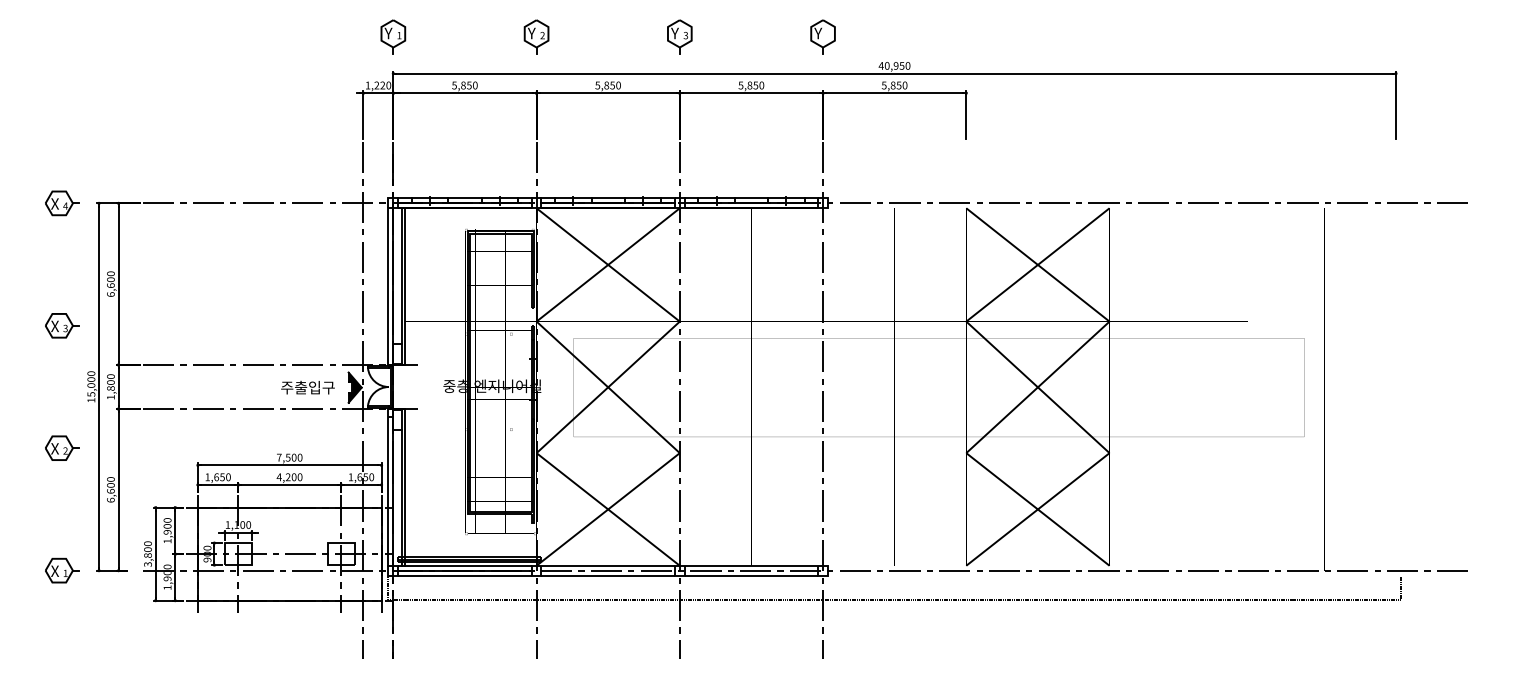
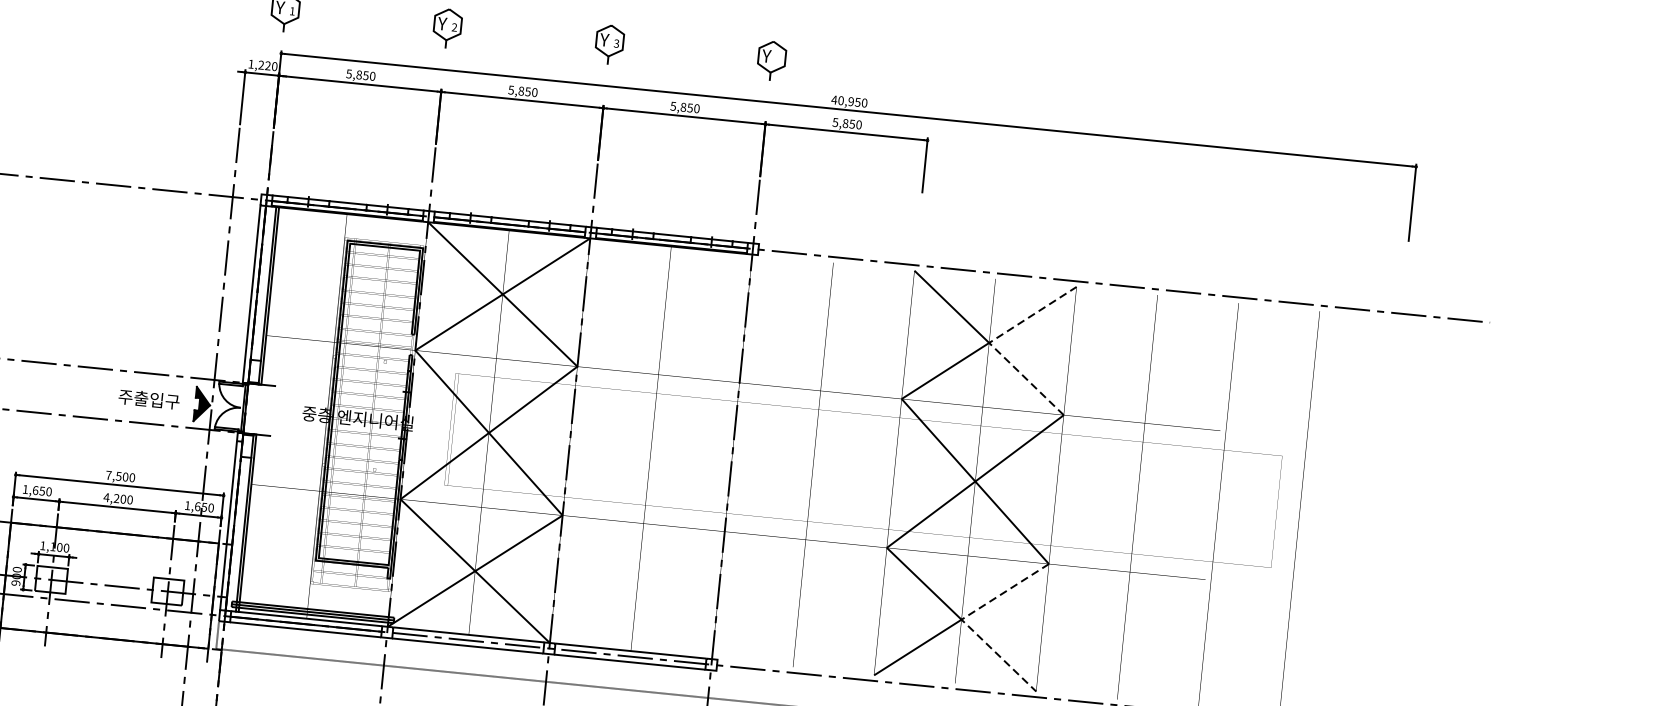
line: (1037, 264) -> (988, 342), solid -> dashed
line: (1037, 509) -> (961, 619), solid -> dashed

